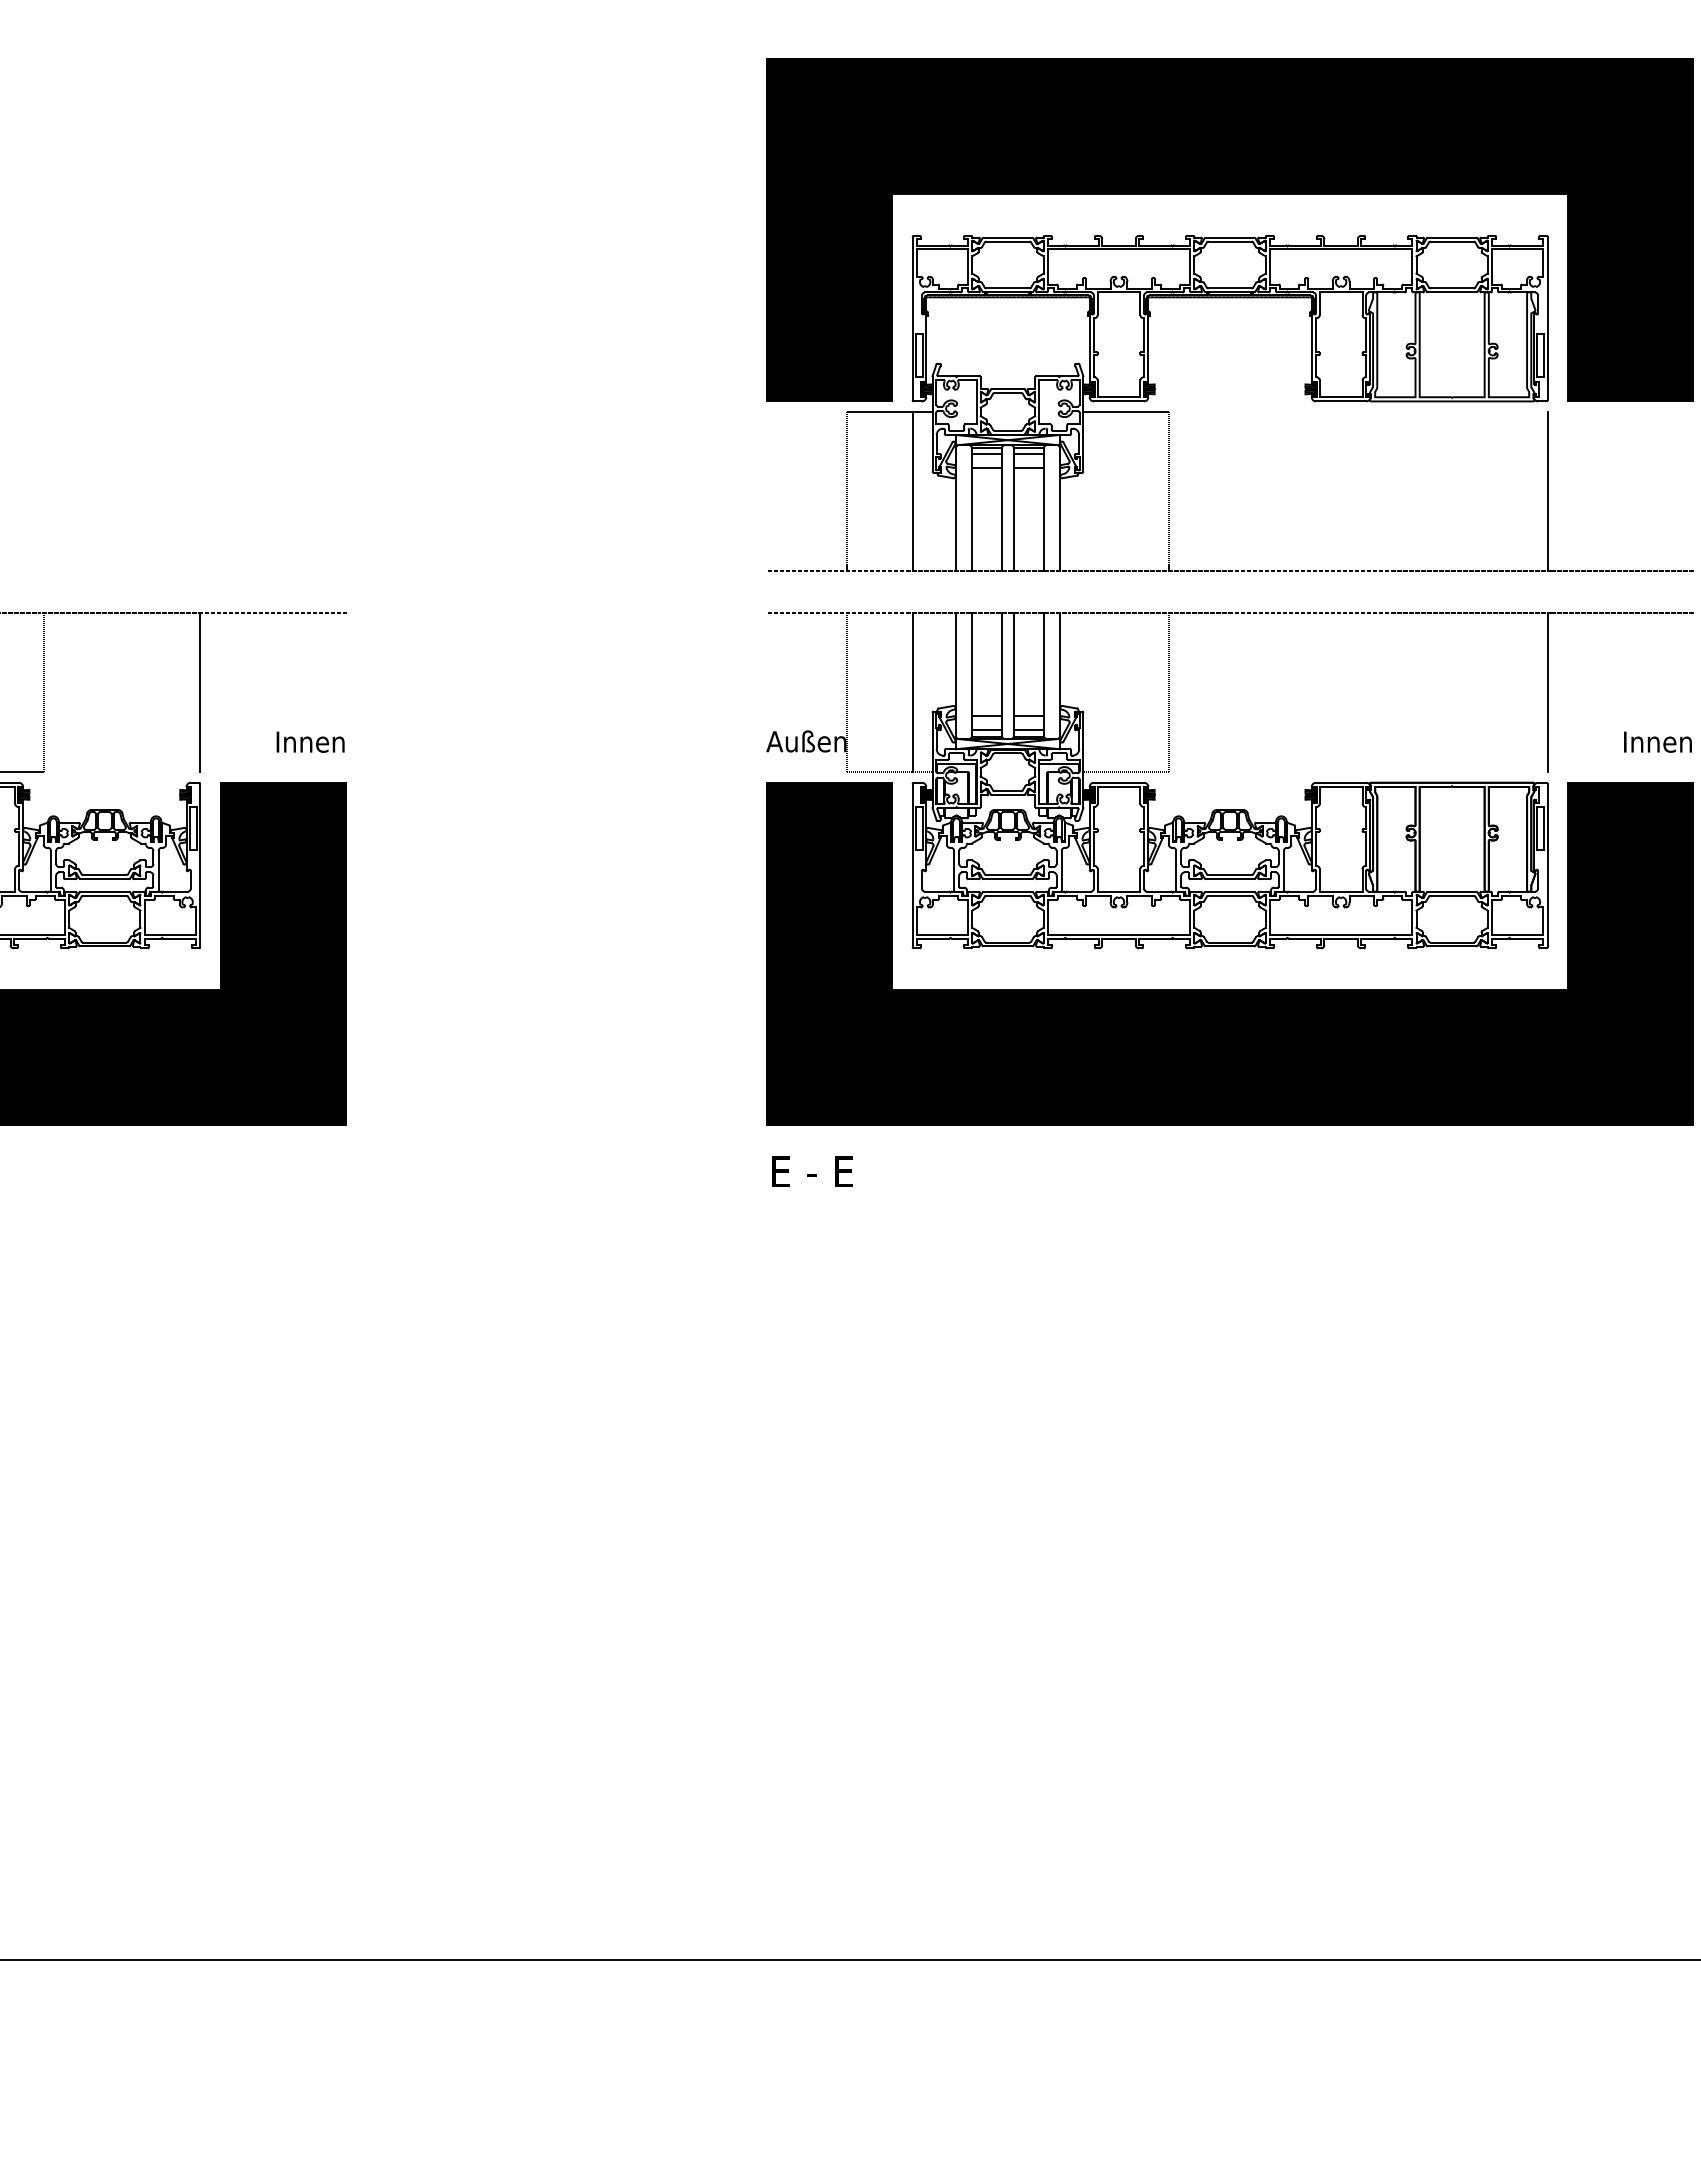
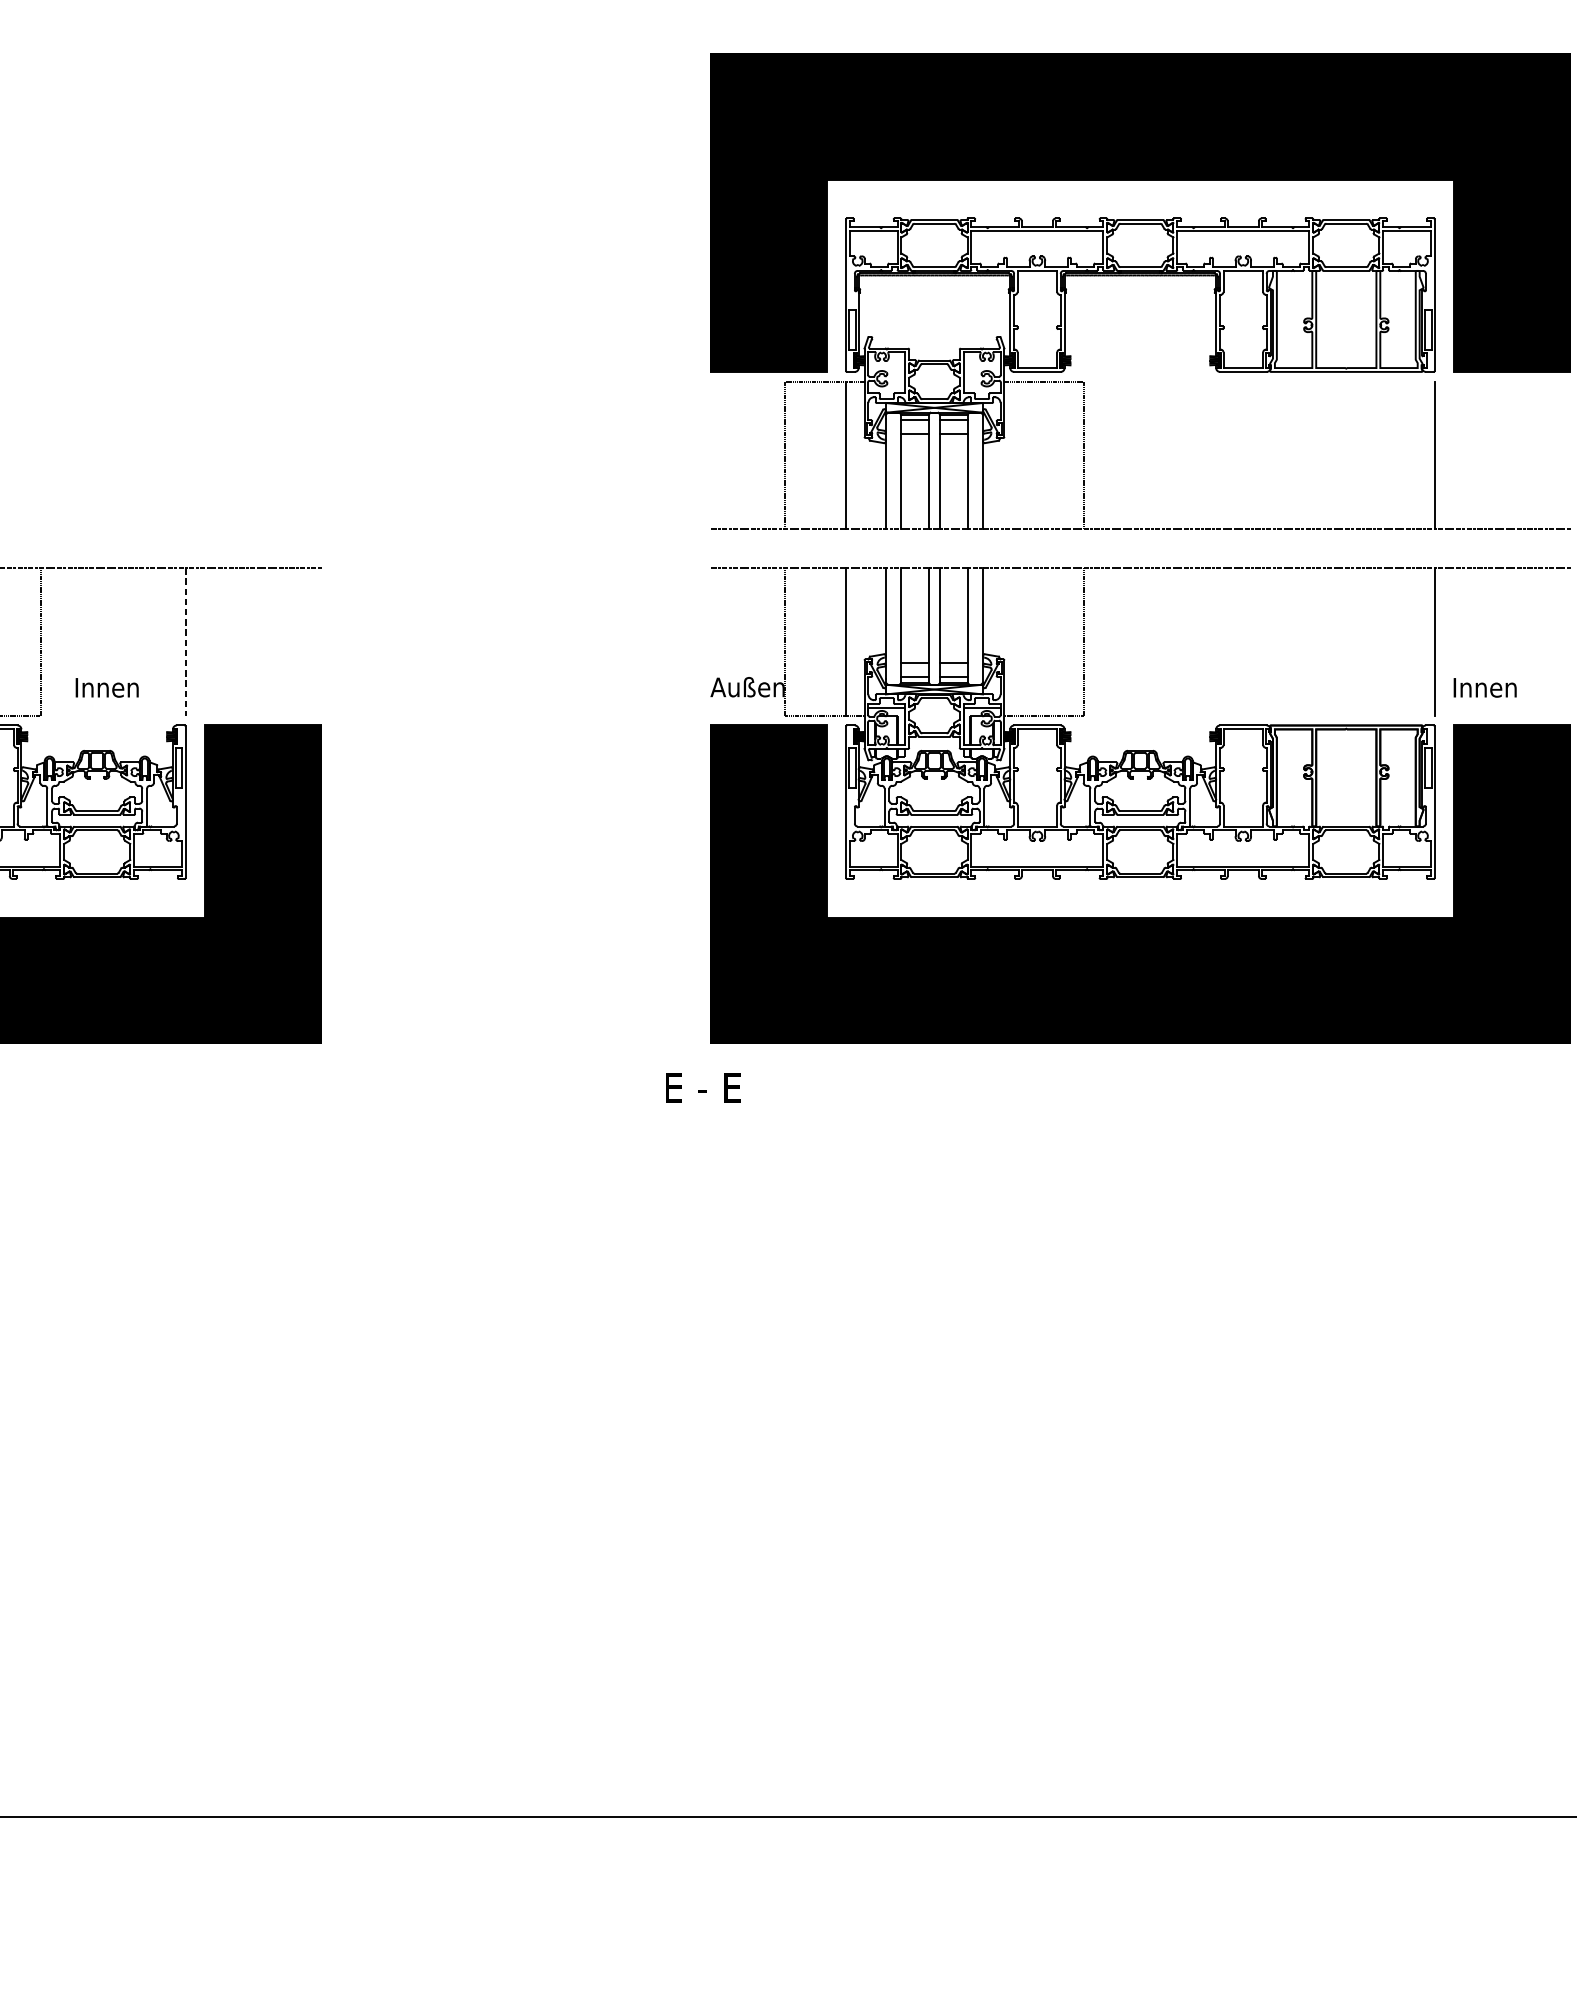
line: (200, 692) -> (185, 641), solid -> dashed
text: (310, 741) -> (107, 687), moved
text: (1657, 741) -> (1484, 687), moved
text: (812, 1171) -> (703, 1087), moved

